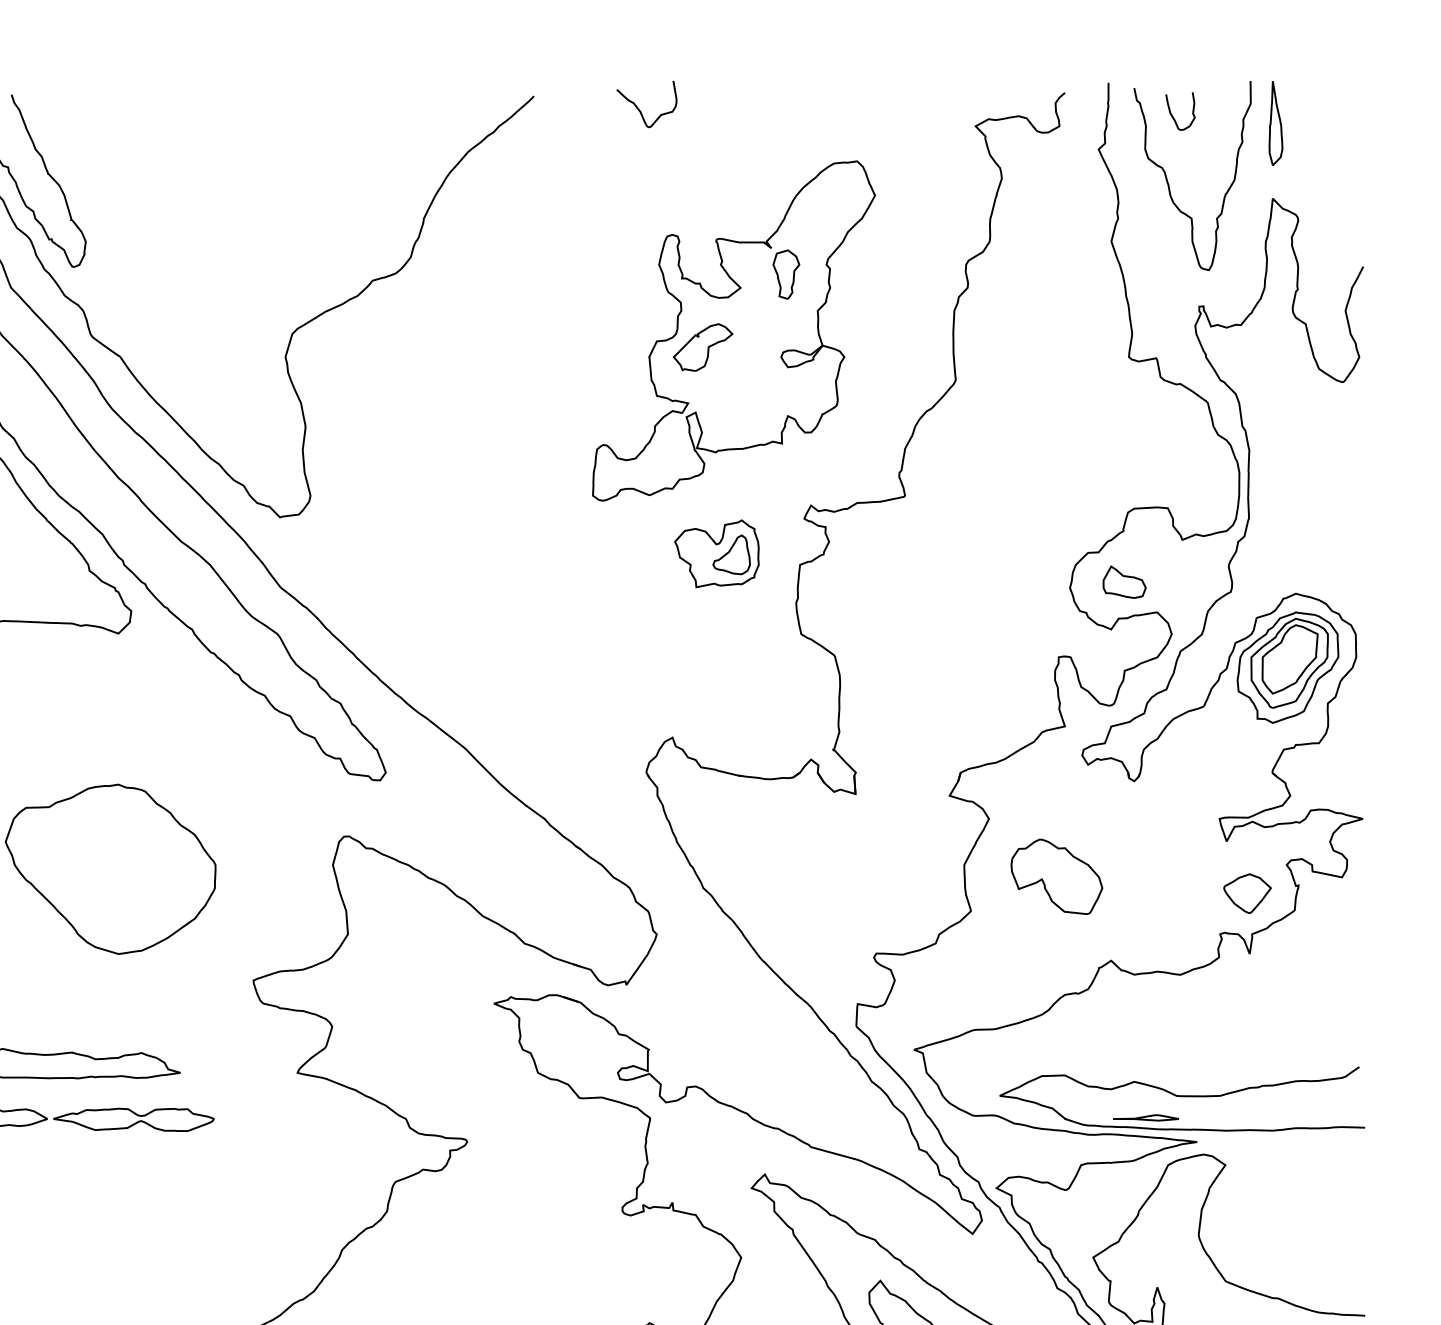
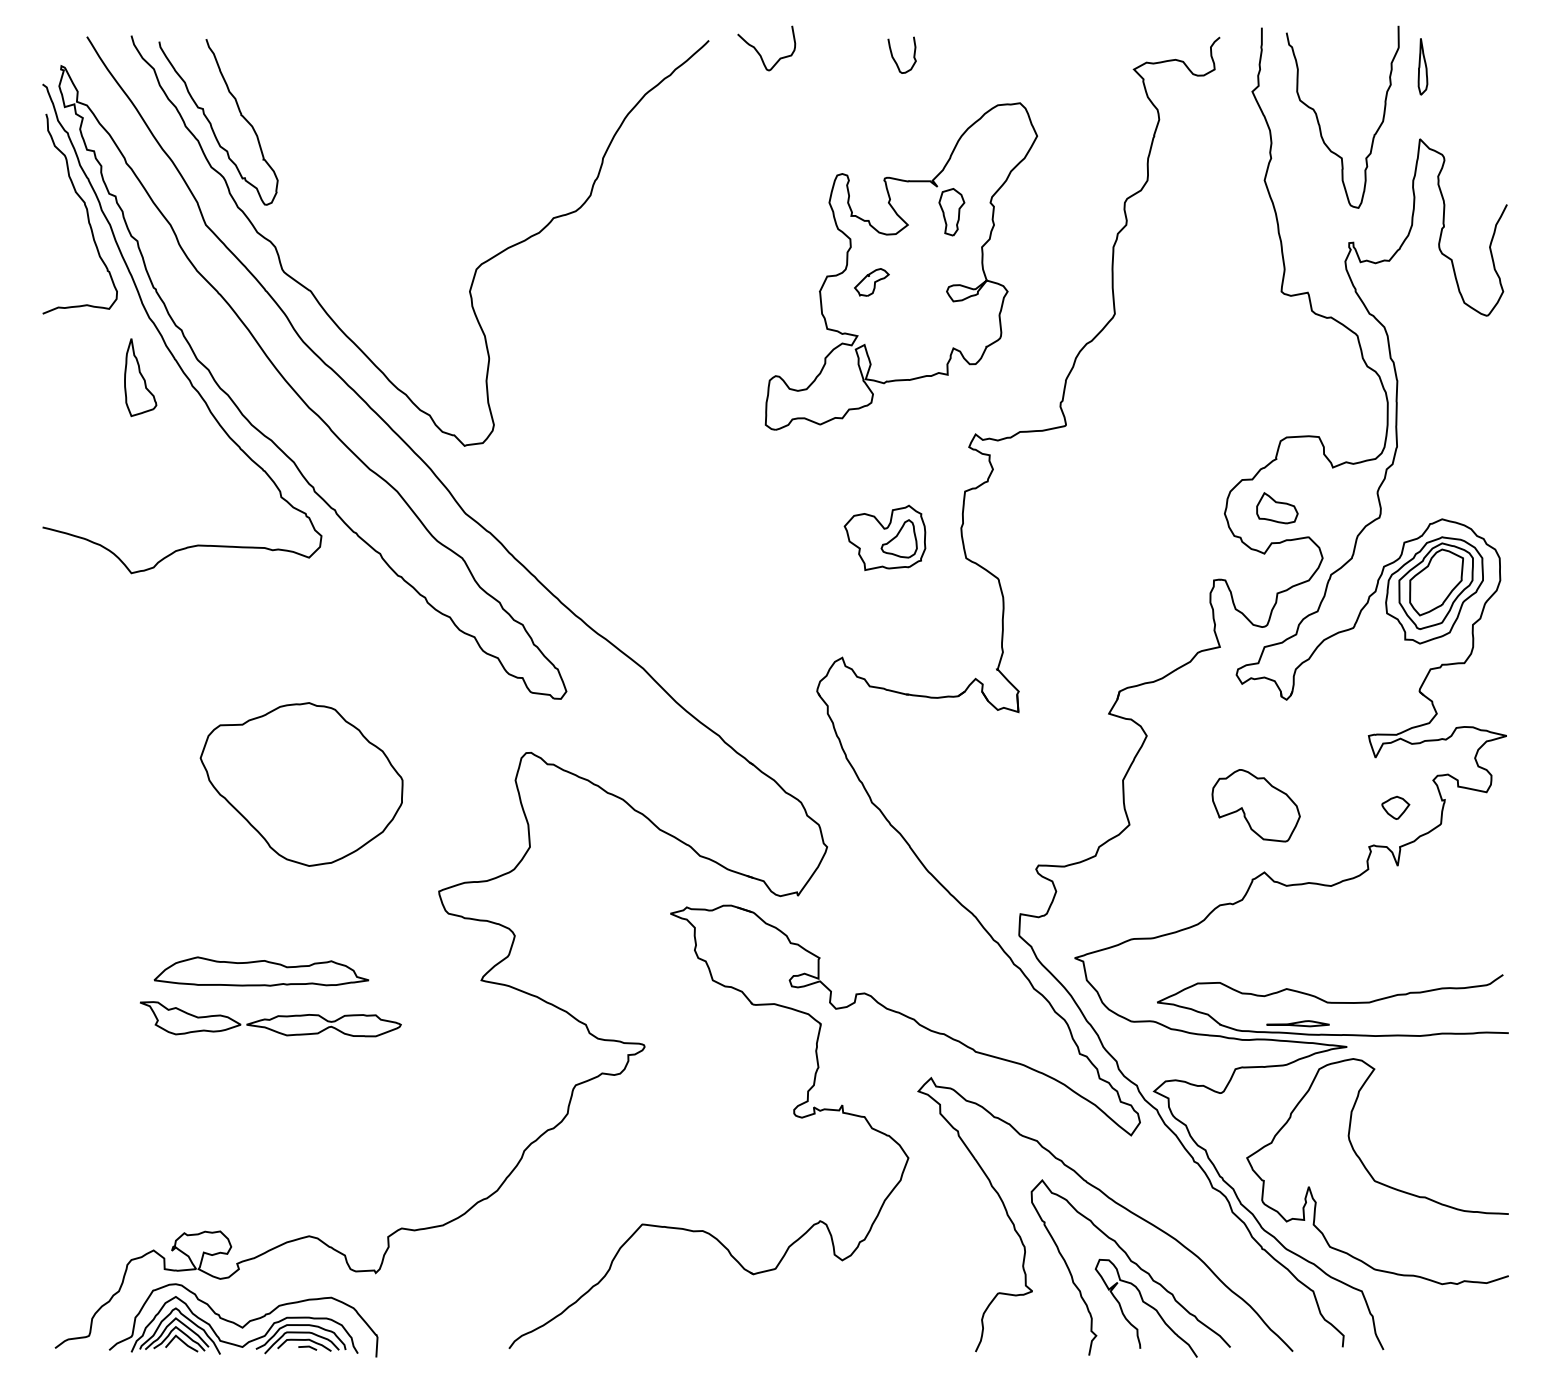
curve: (639, 108) -> (759, 52), moved
curve: (1172, 114) -> (894, 58), moved
part: (1275, 123) -> (1422, 66), size x0.7
part: (702, 347) -> (871, 282), size x0.6
part: (716, 553) -> (884, 537), moved
part: (1056, 876) -> (1255, 805), moved
part: (1247, 893) -> (1395, 807), size x0.6

